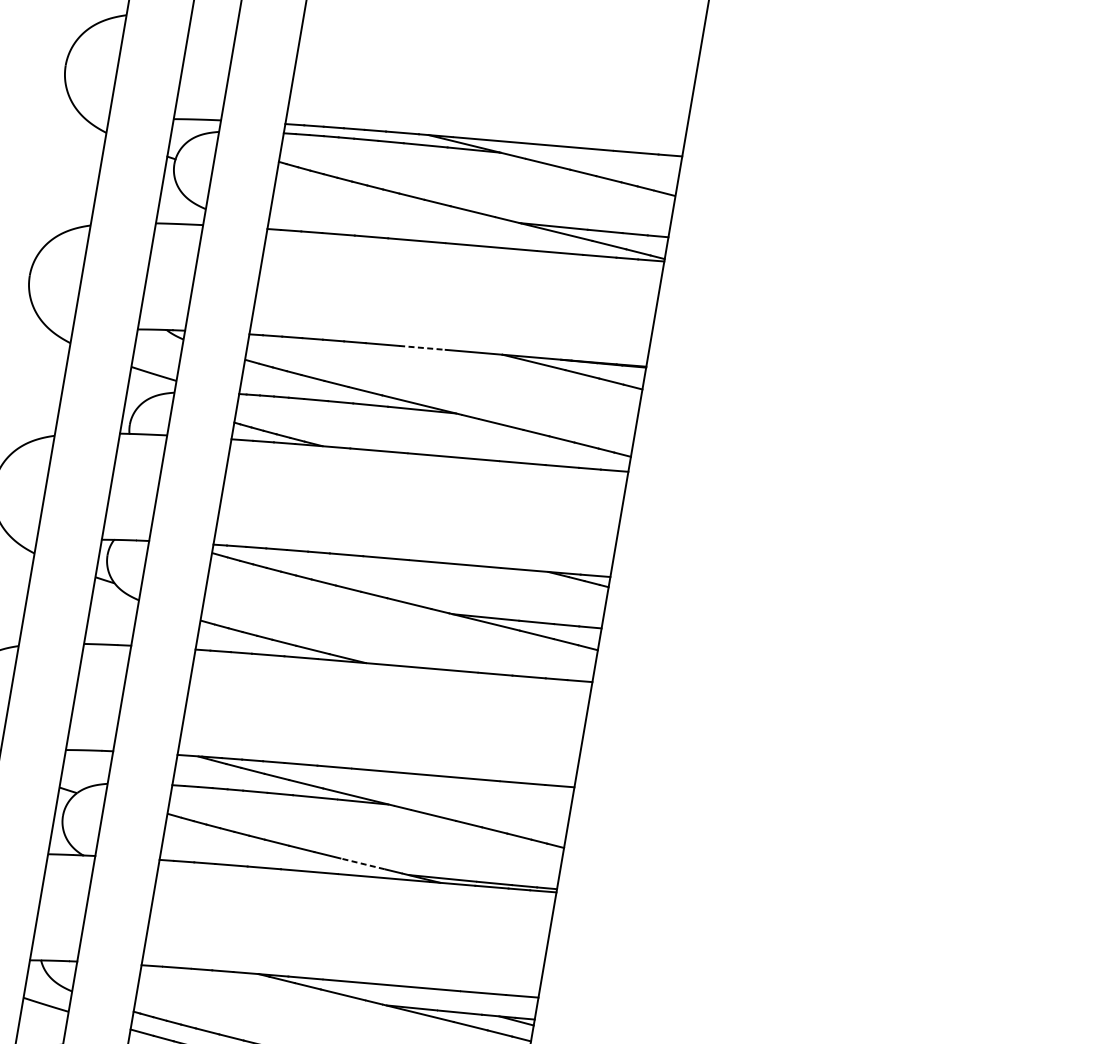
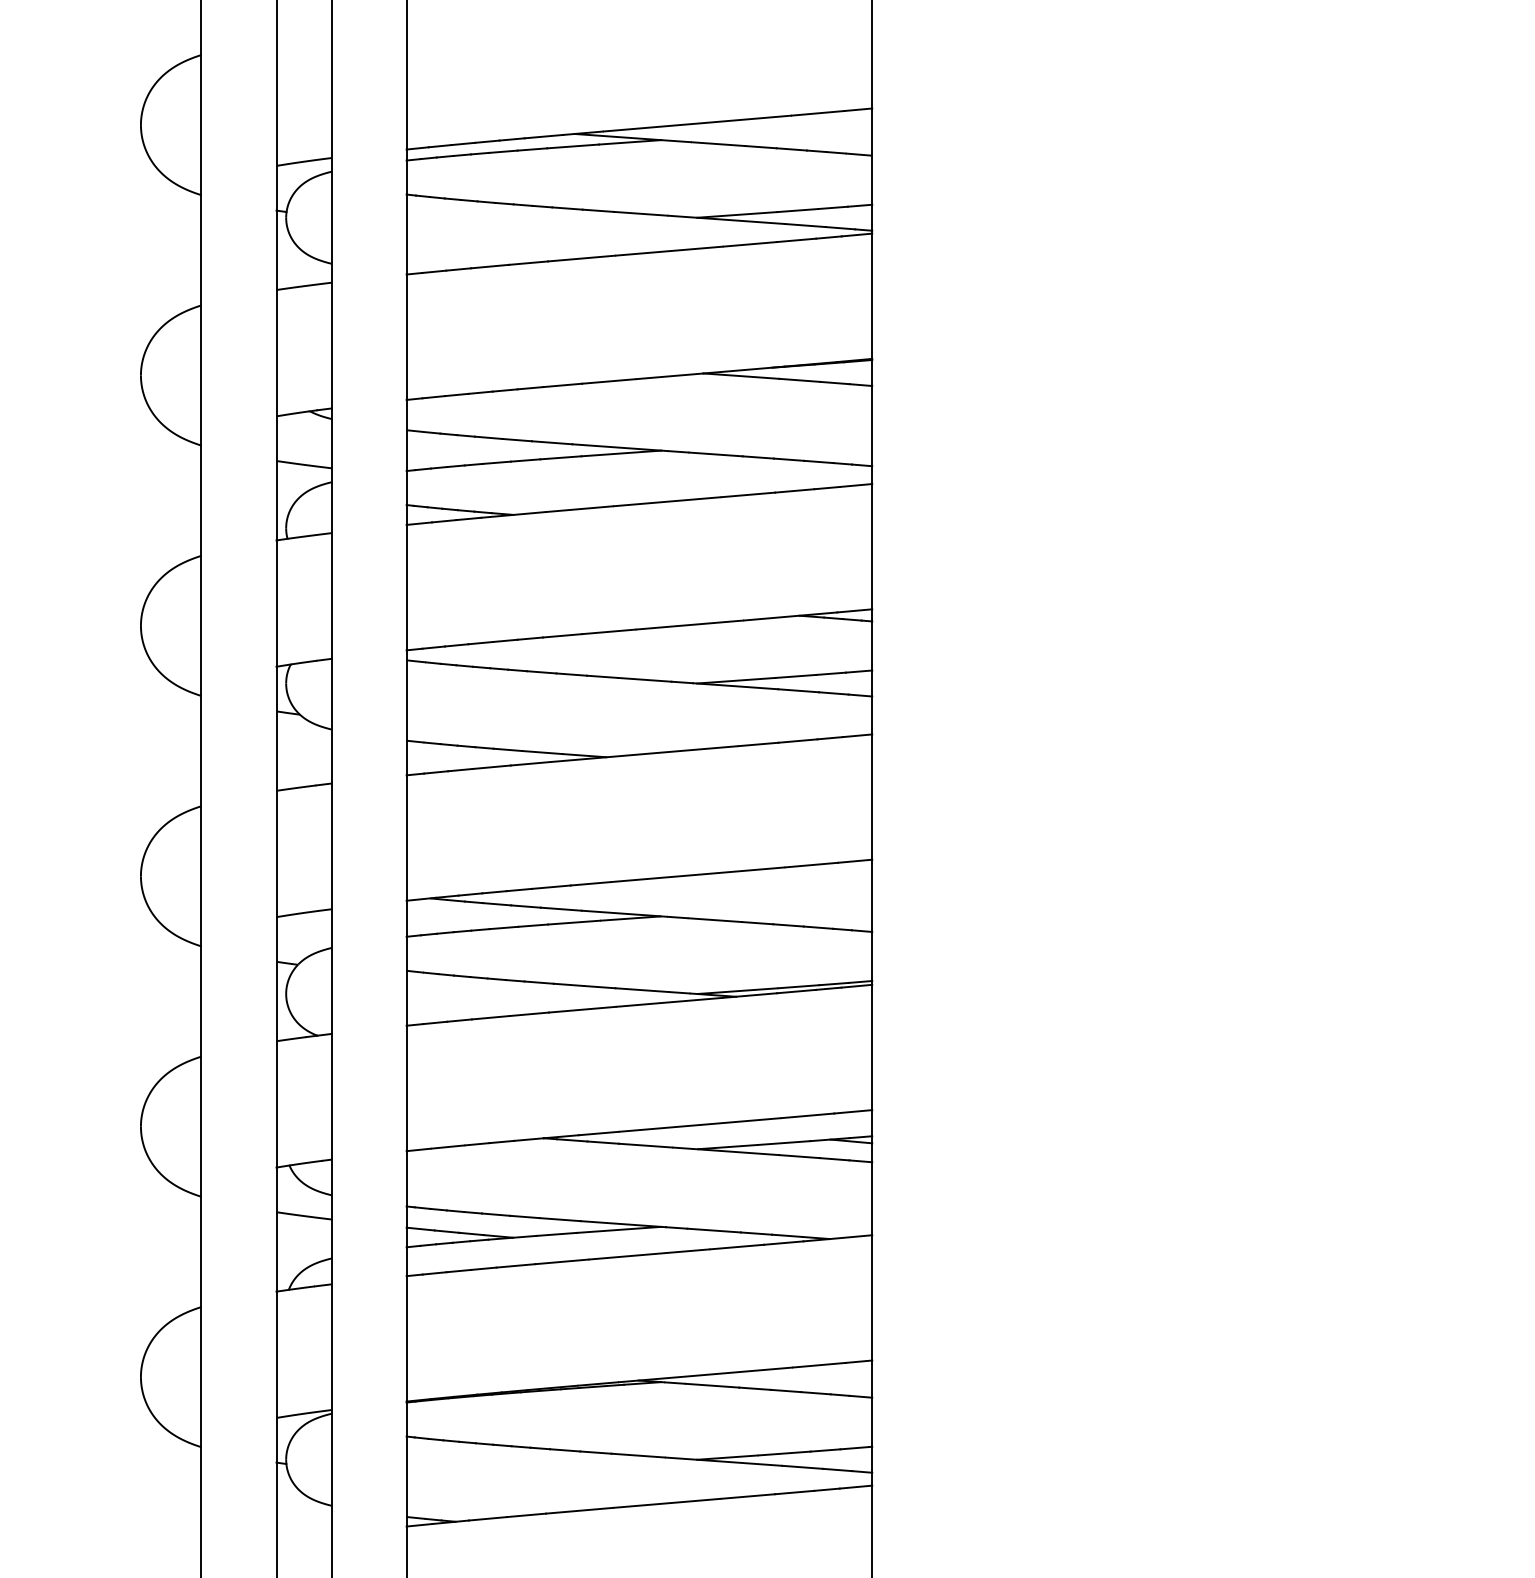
line: (421, 347) -> (608, 381), dashed -> solid
line: (362, 864) -> (642, 990), dashed -> solid

